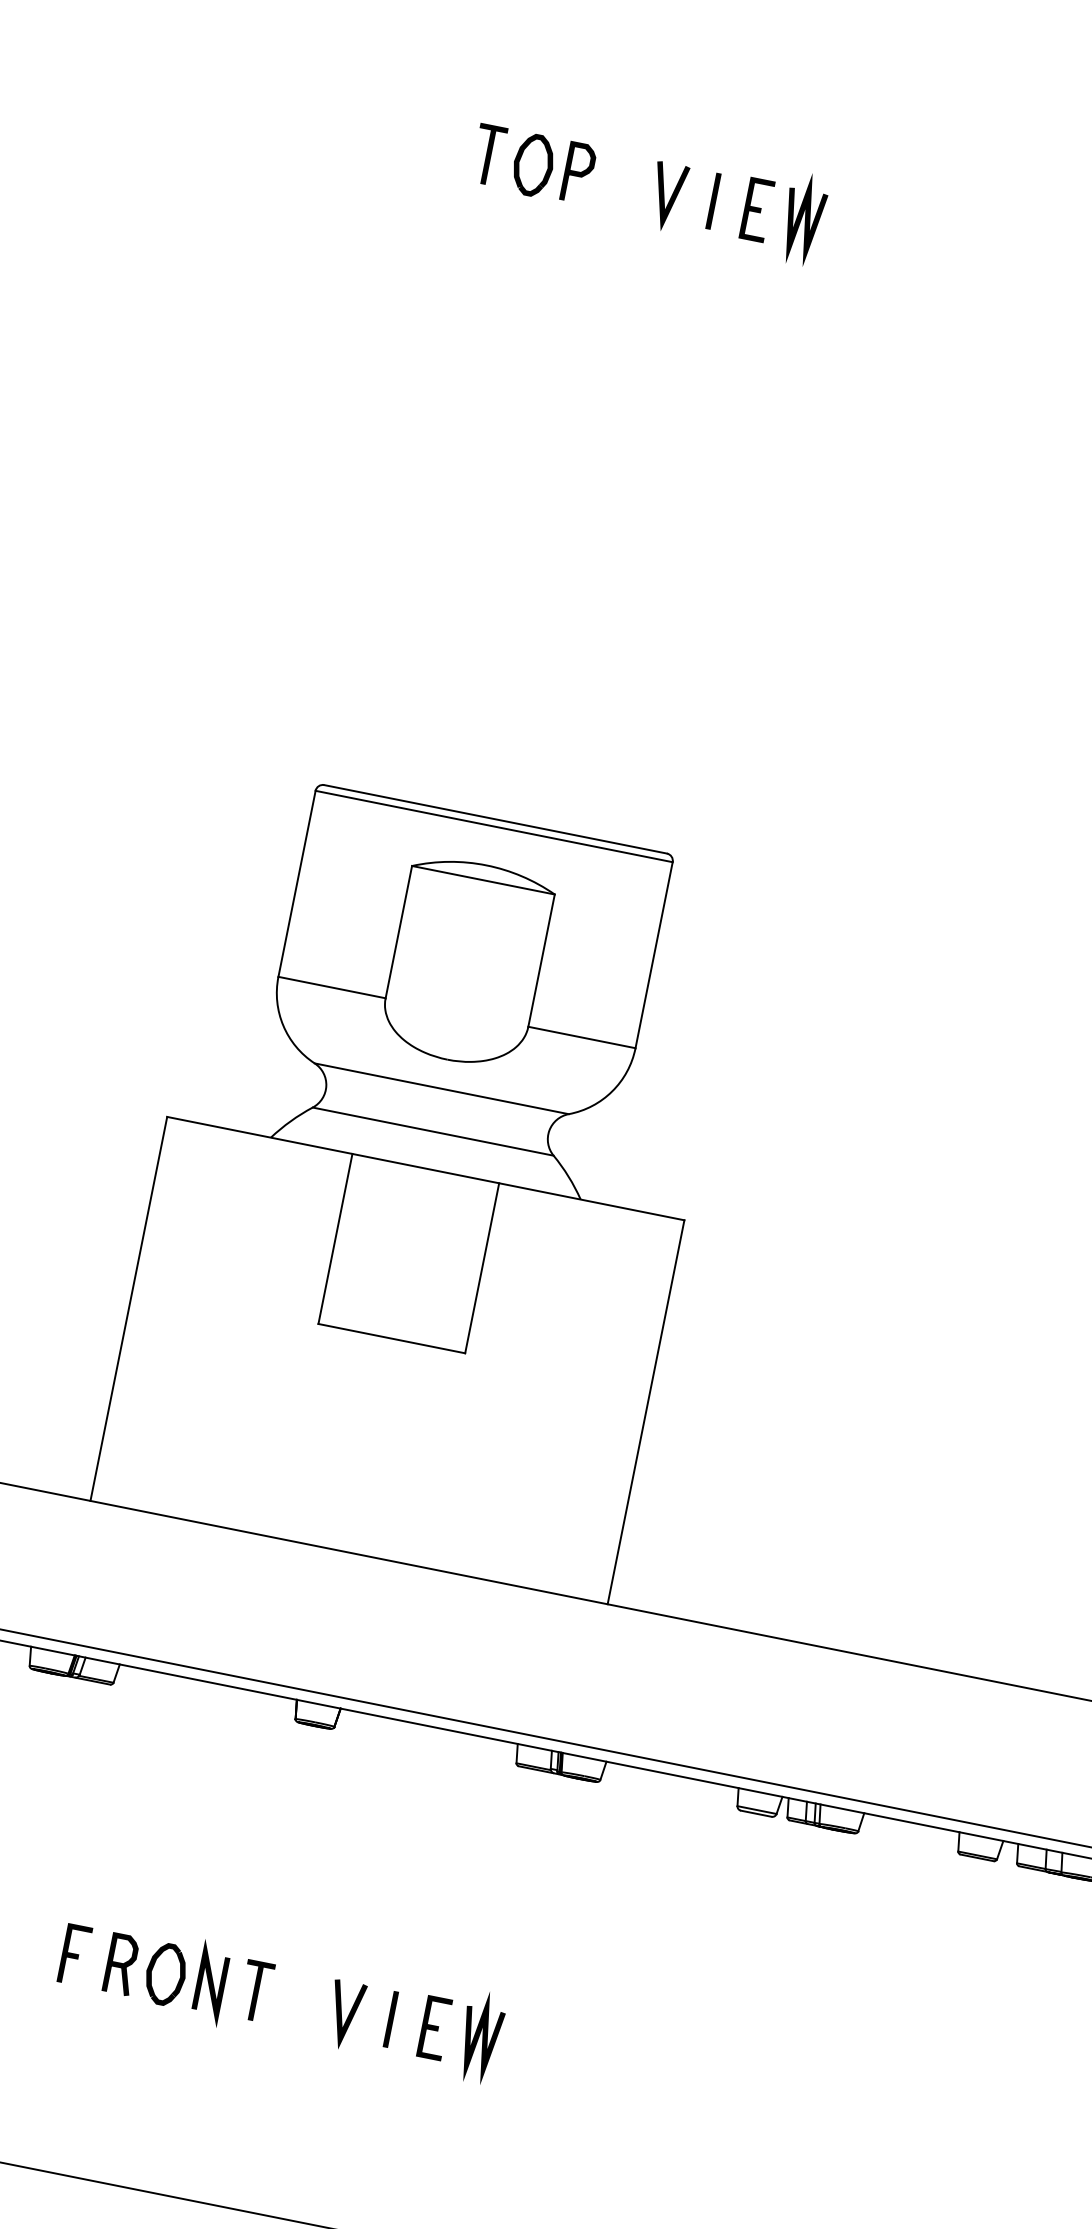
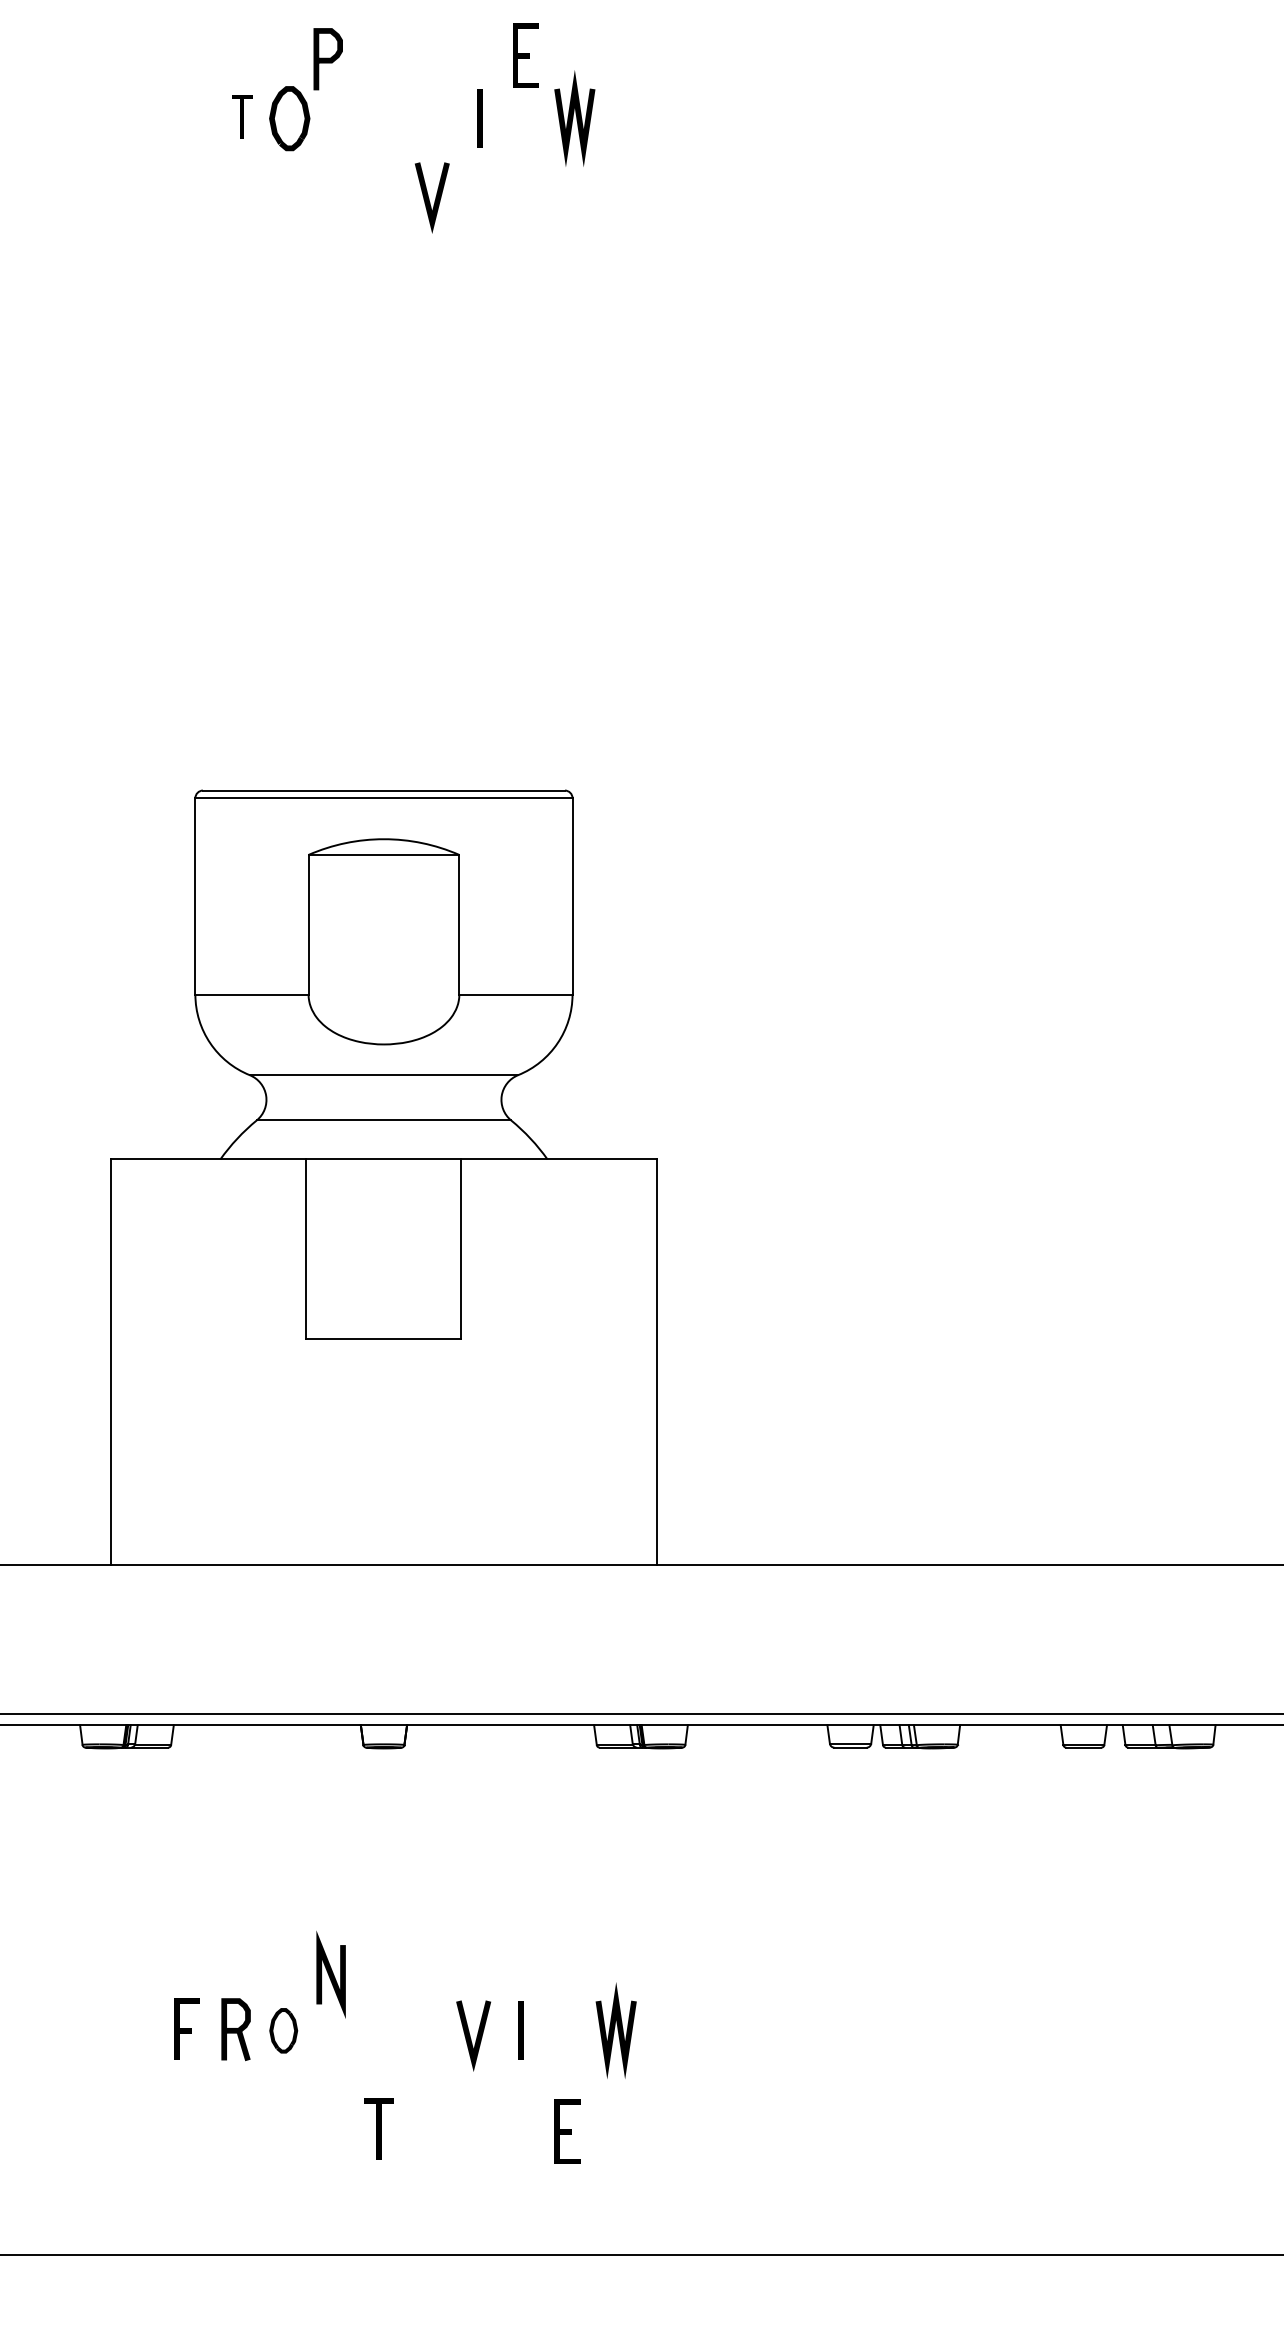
part: (488, 154) -> (241, 116), size x0.7
curve: (577, 173) -> (327, 59), moved
line: (670, 197) -> (435, 197), moved
part: (756, 209) -> (525, 55), moved
part: (165, 1974) -> (283, 2030), size x0.7
line: (210, 1983) -> (330, 1974), moved
part: (256, 1990) -> (378, 2128), moved
part: (434, 2027) -> (567, 2131), moved

